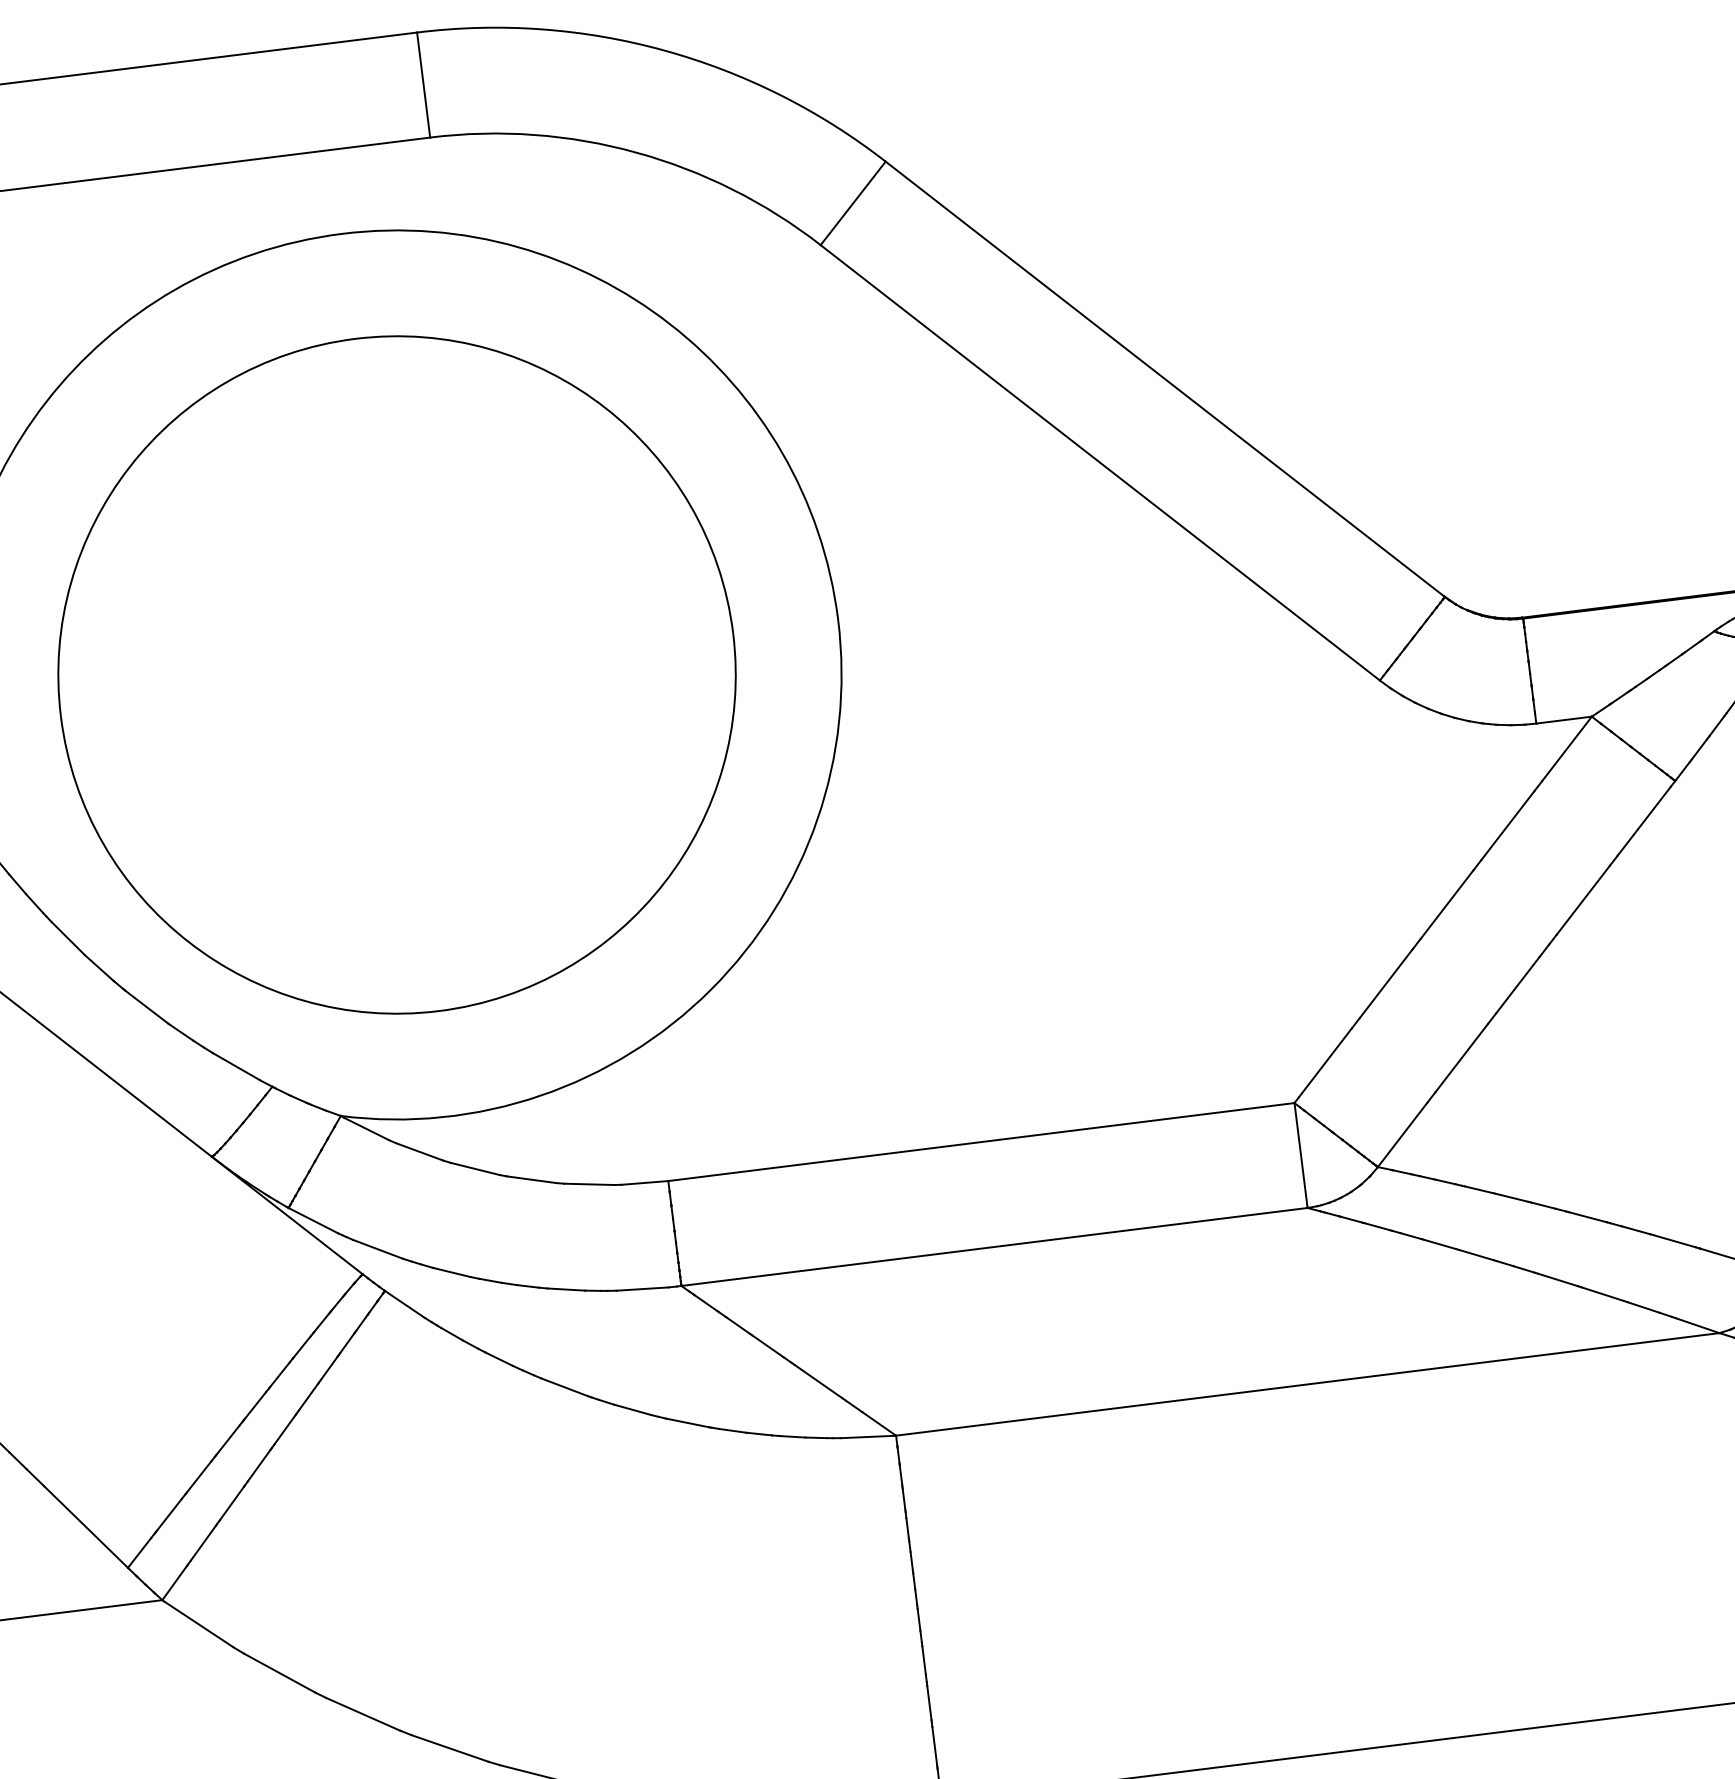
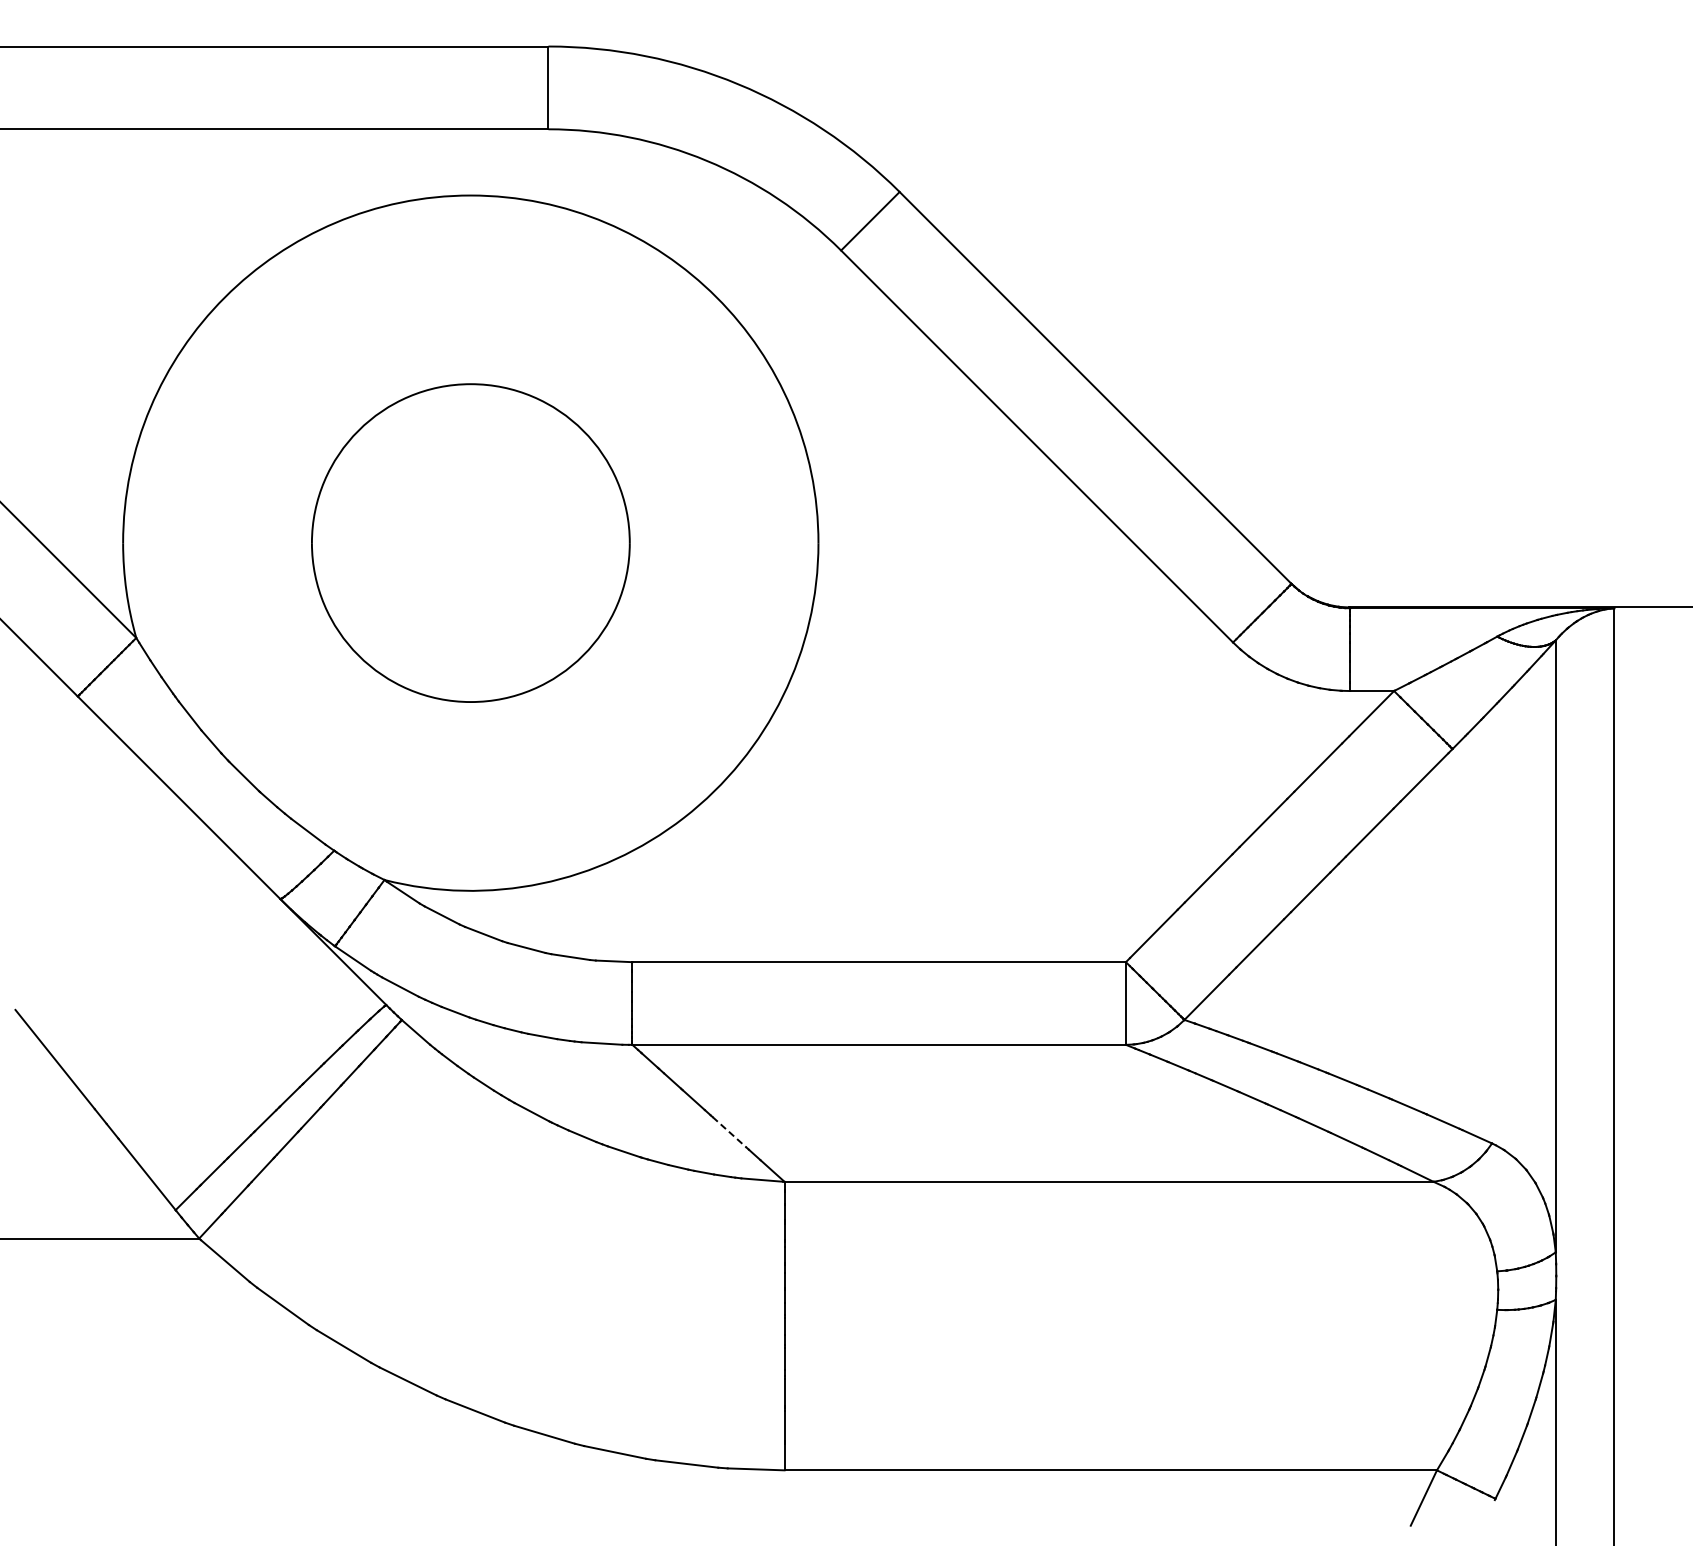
part: (396, 674) -> (470, 542), size x0.6
line: (818, 1381) -> (729, 1132), solid -> dashed

